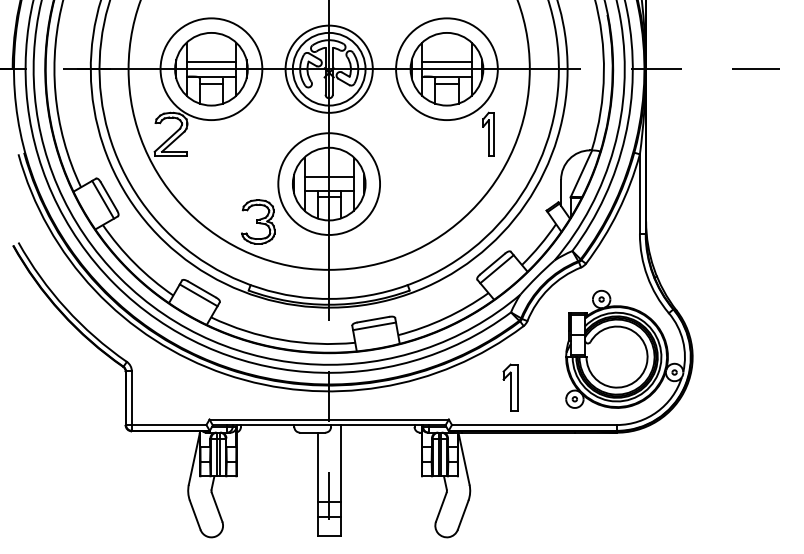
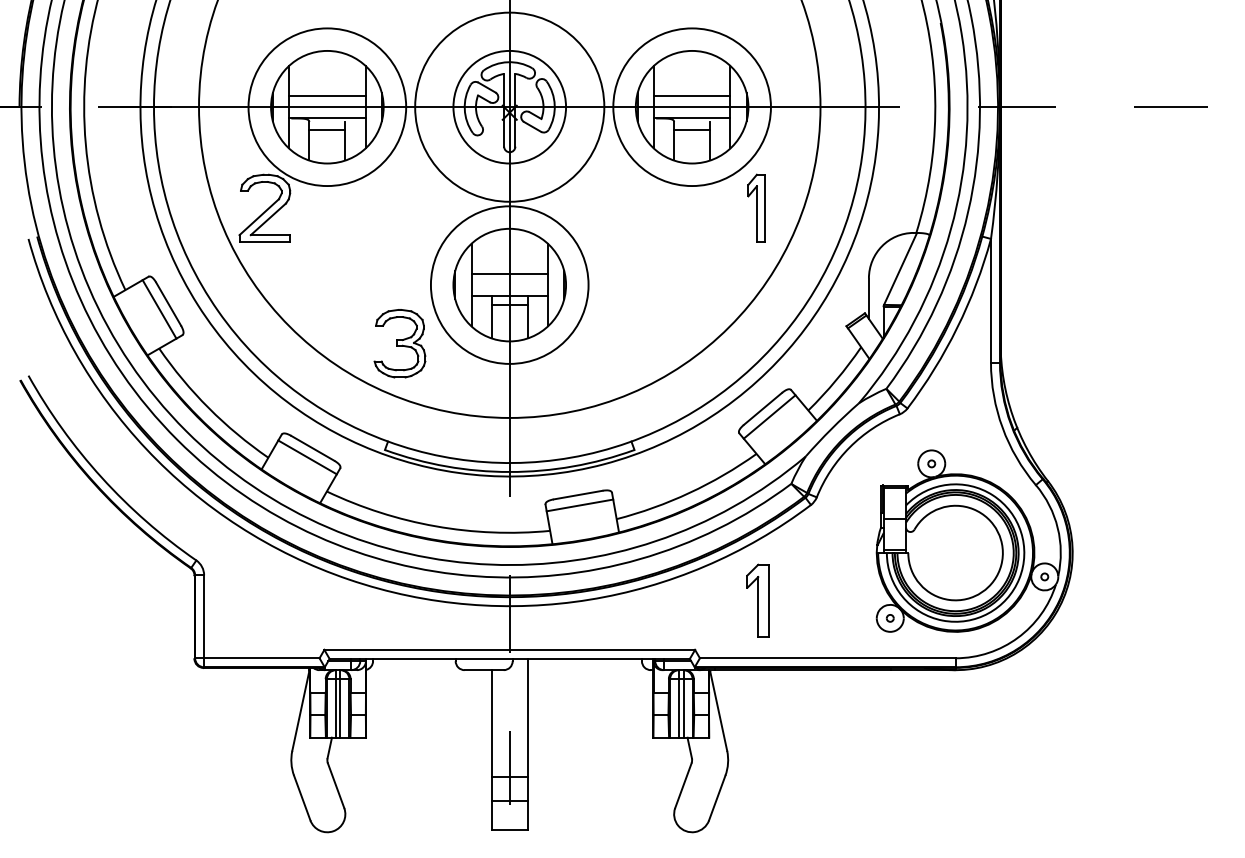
circle: (328, 68) -> (508, 106), size x1.4
part: (510, 387) -> (758, 600), moved

